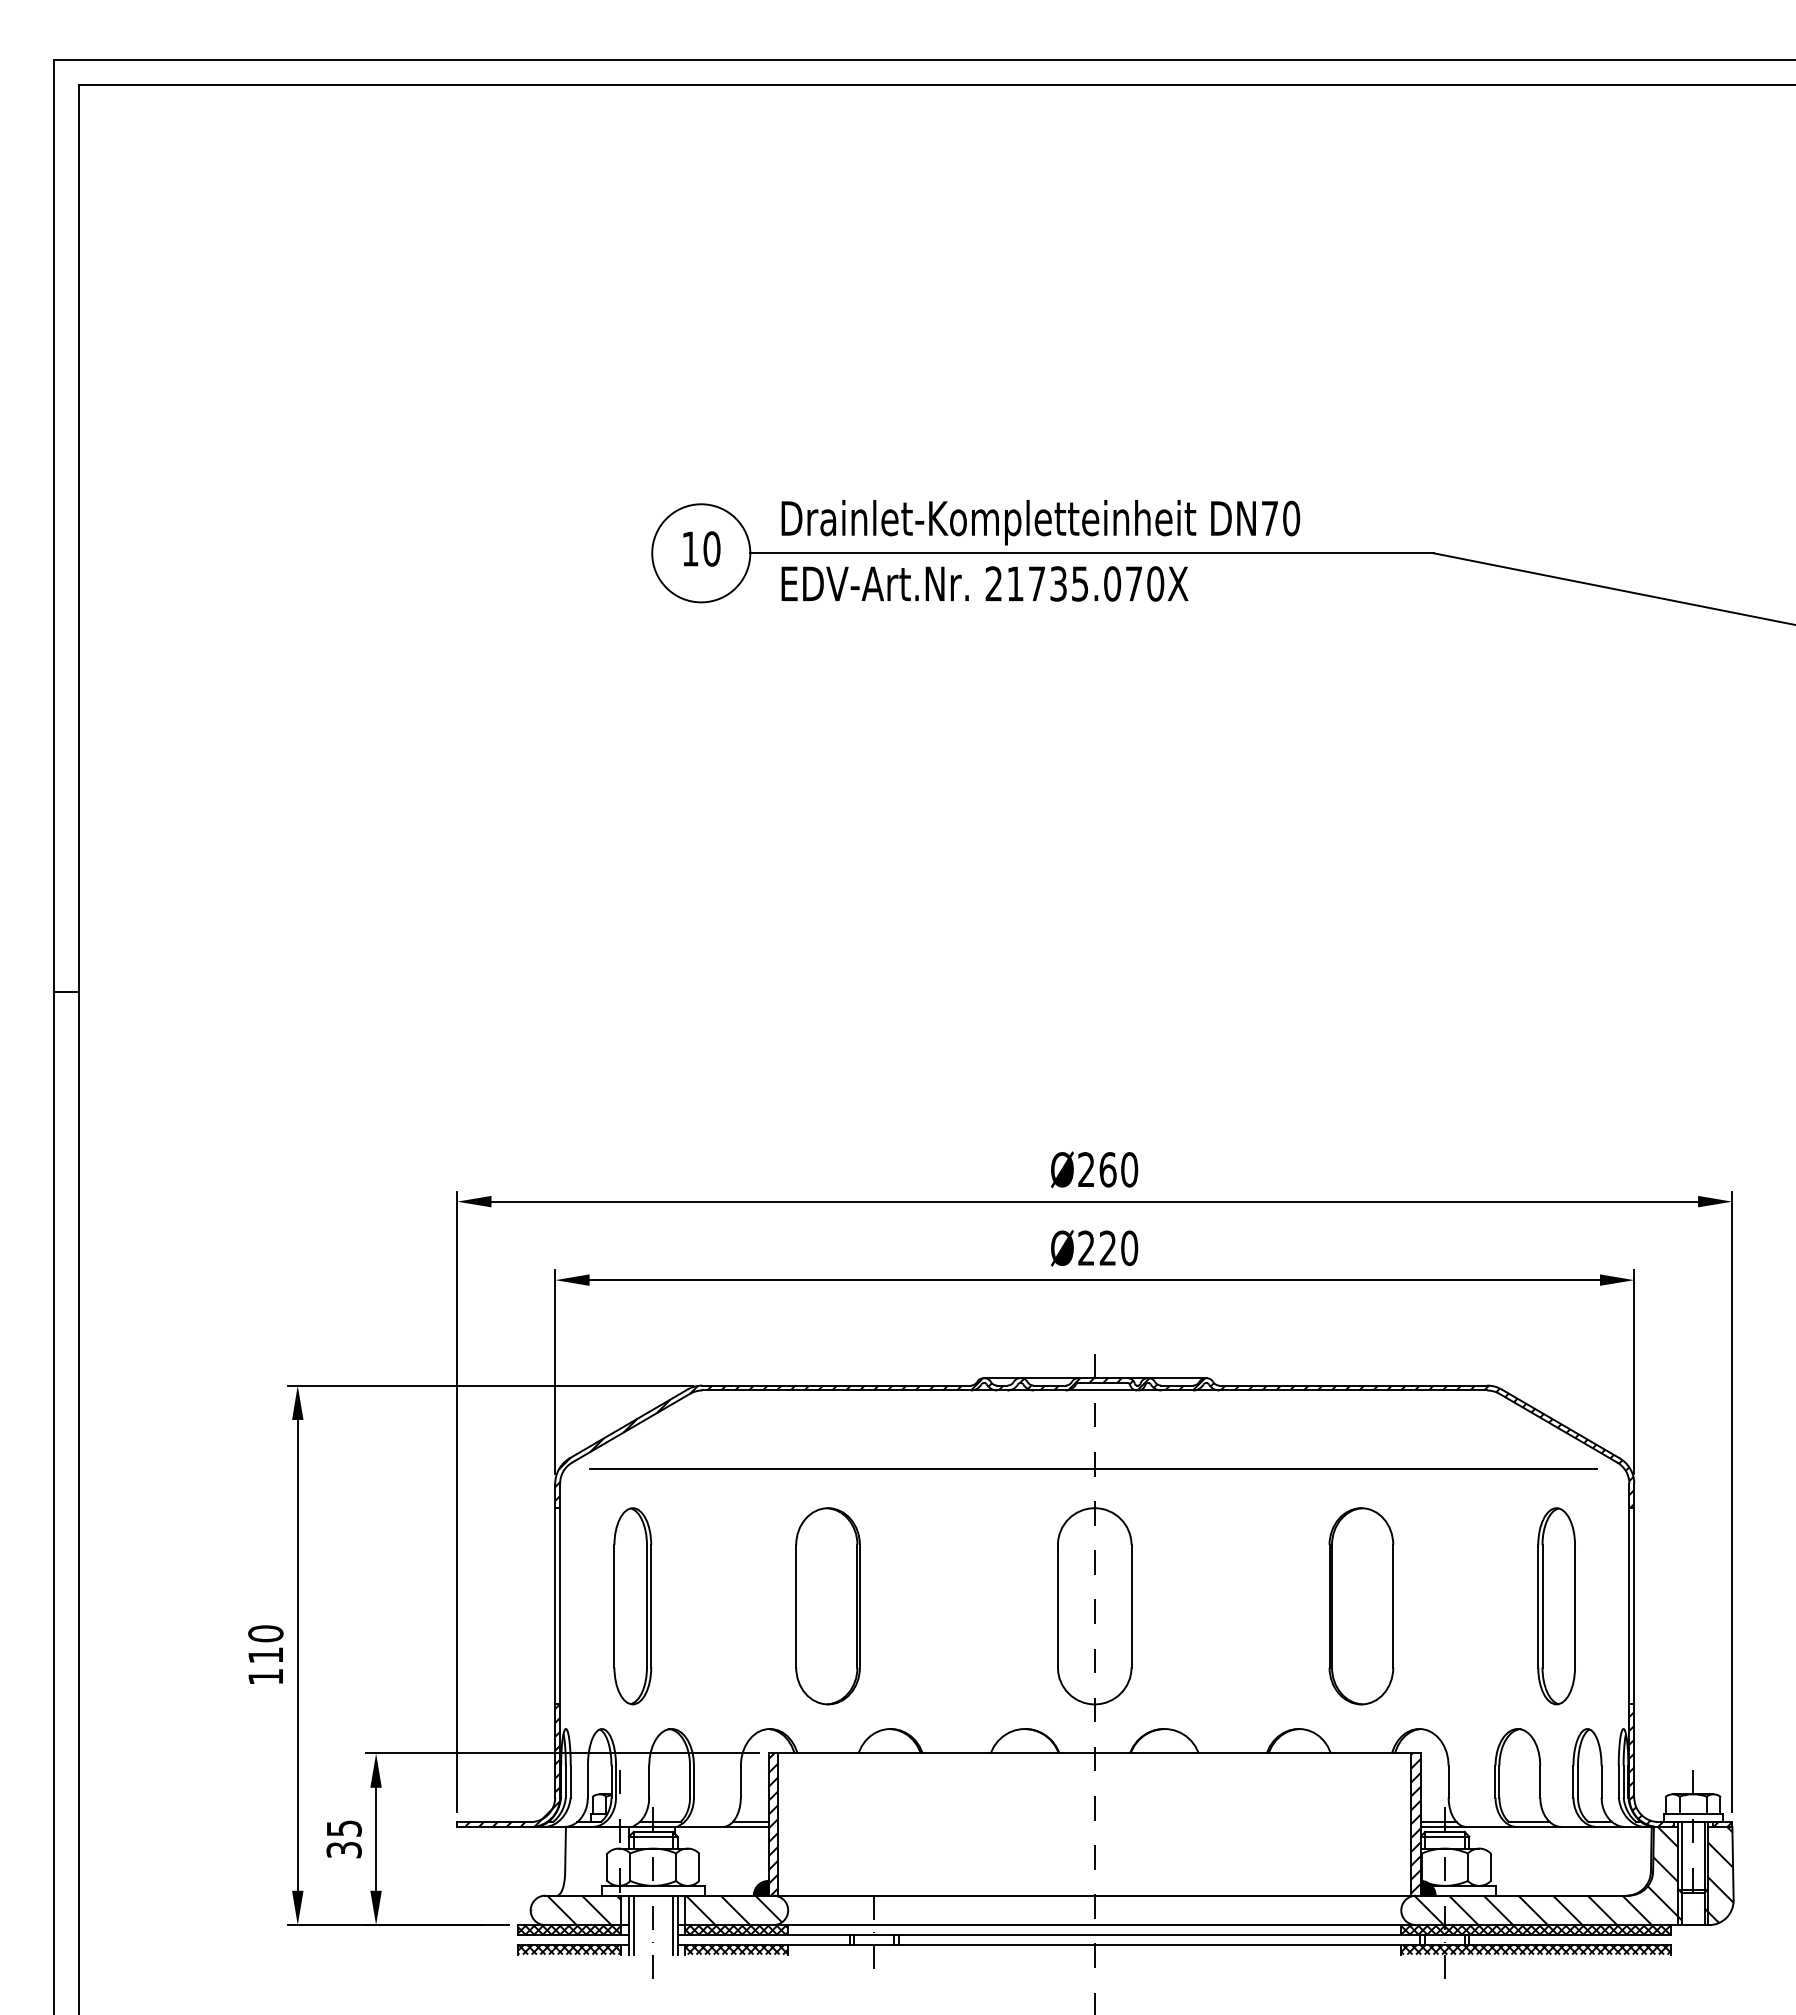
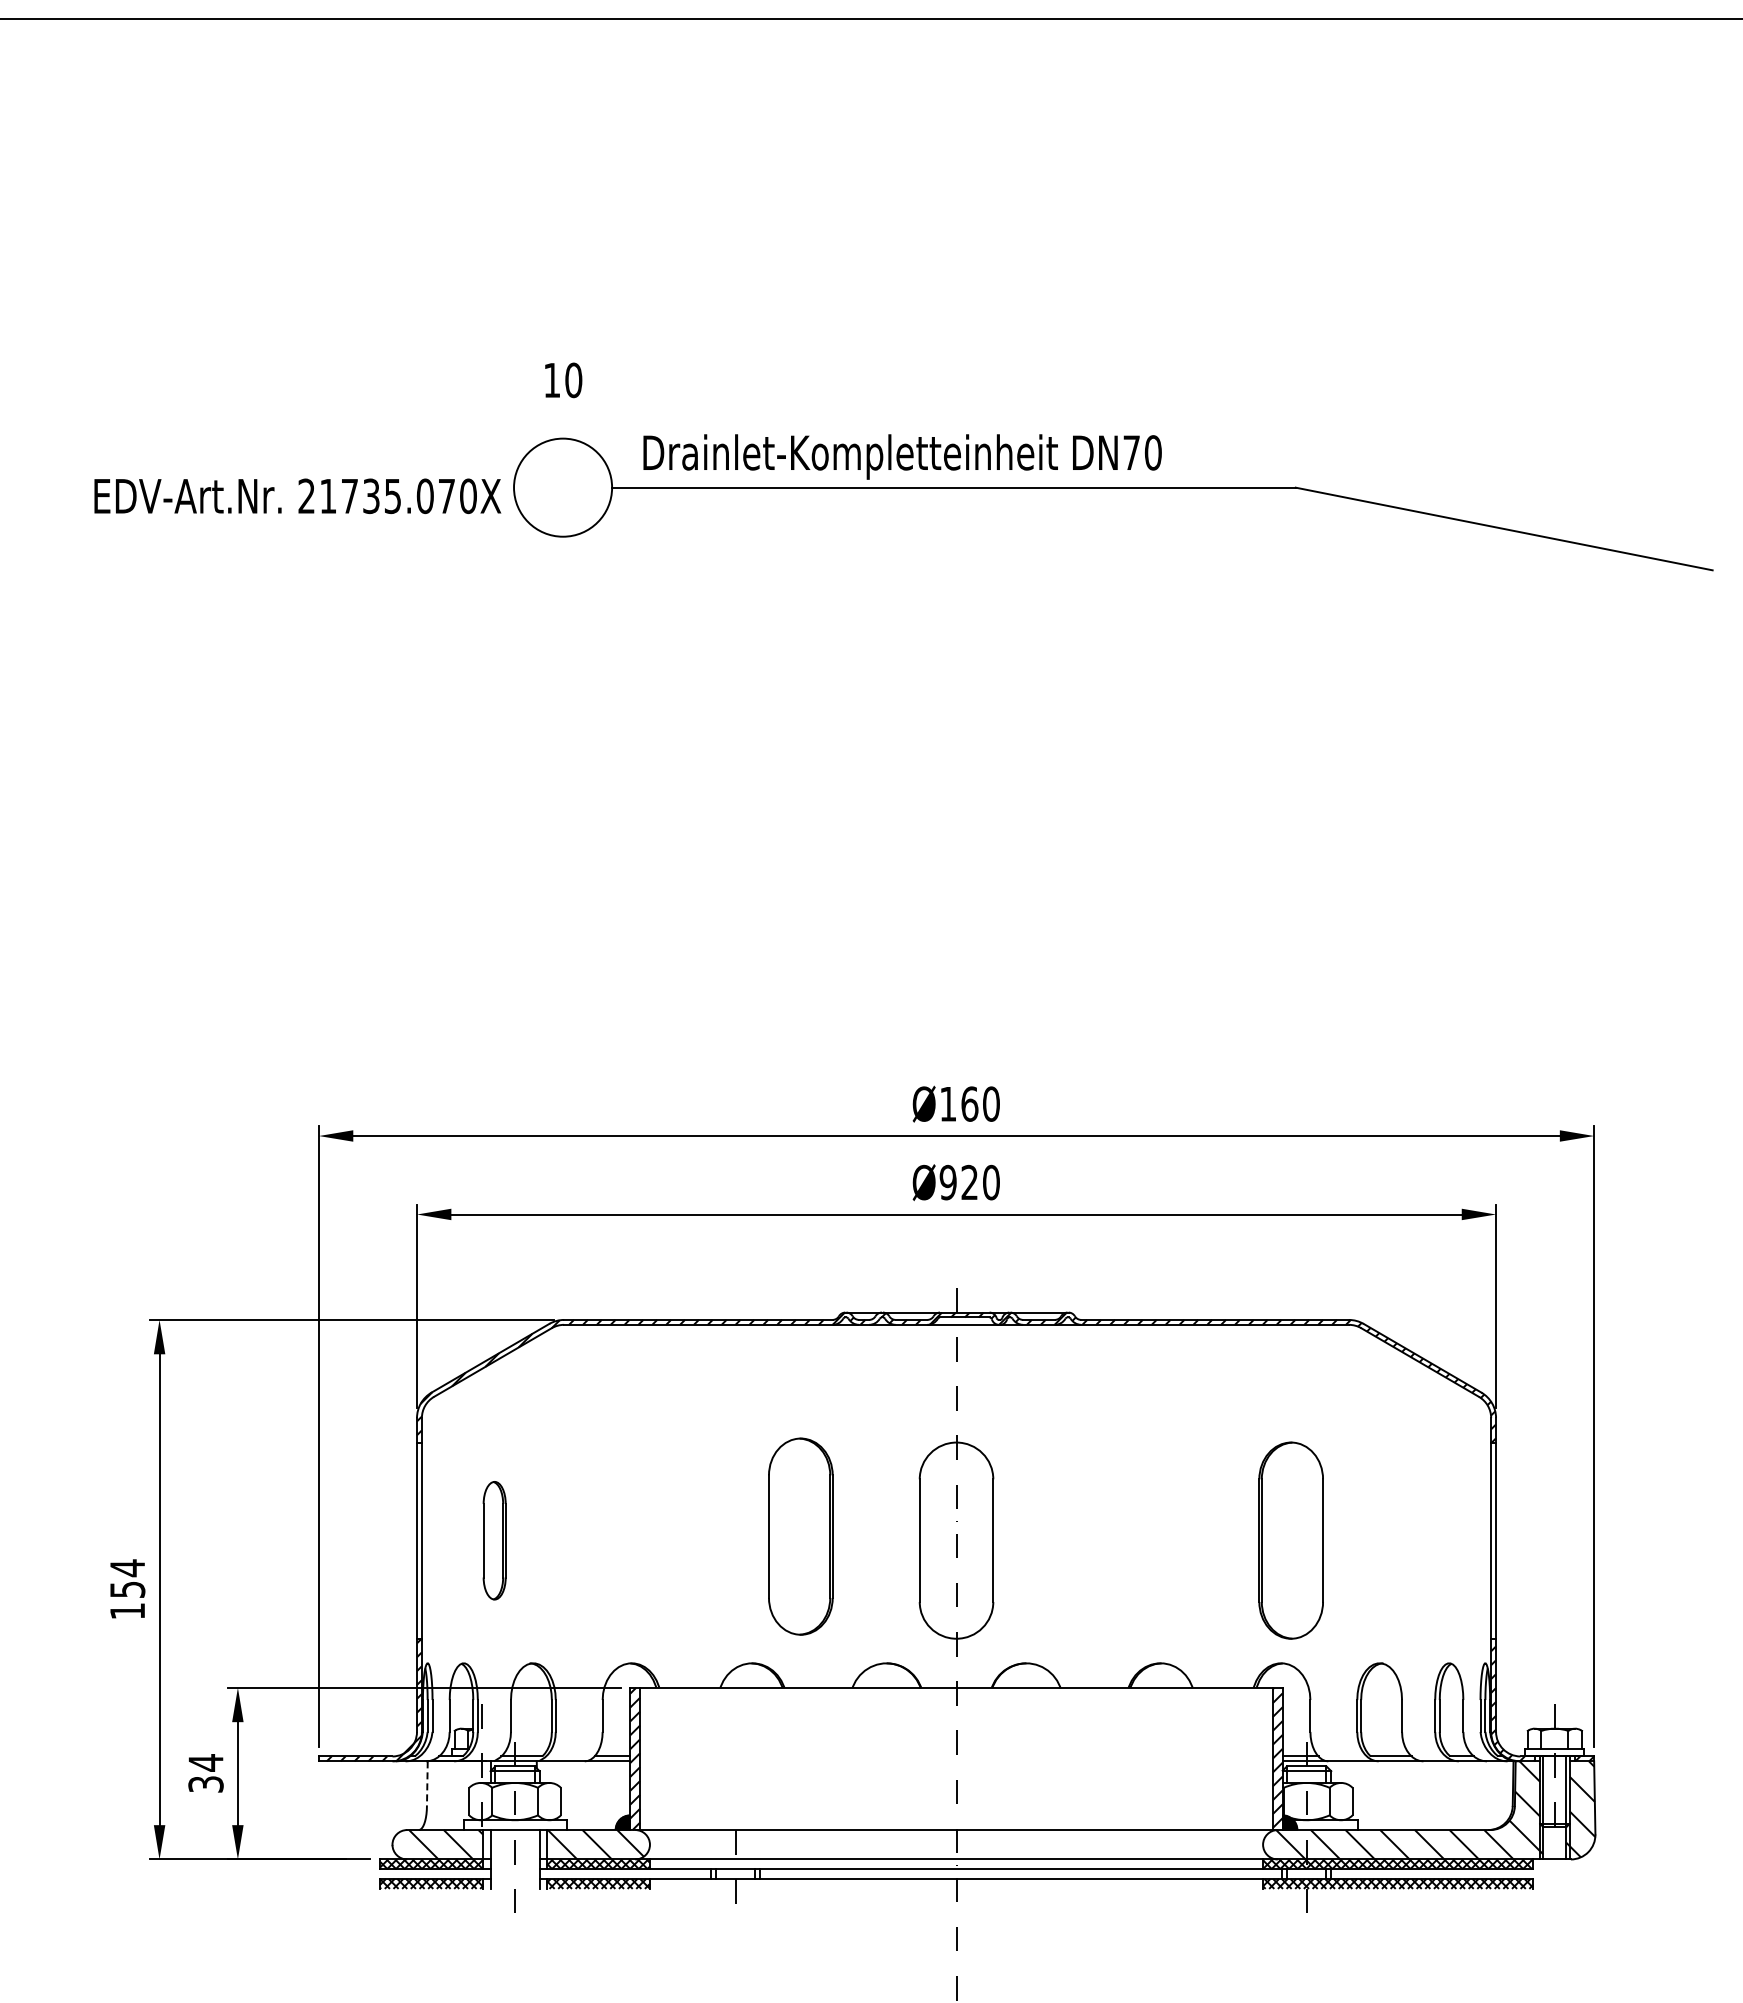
text: (701, 548) -> (563, 379), moved
text: (984, 583) -> (297, 495), moved
text: (1086, 1169) -> (948, 1103), Ø260 -> Ø160
text: (1086, 1247) -> (948, 1181), Ø220 -> Ø920
line: (1093, 1468) -> (955, 1402), removed
part: (632, 1606) -> (494, 1540), size x0.6
part: (827, 1606) -> (800, 1536), moved
part: (1361, 1606) -> (1291, 1540), moved
part: (1556, 1606) -> (1418, 1540), removed
text: (265, 1644) -> (127, 1578), 110 -> 154
text: (344, 1828) -> (206, 1762), 35 -> 34
line: (565, 1849) -> (427, 1783), solid -> dashed
line: (633, 1924) -> (495, 1858), removed
line: (672, 1924) -> (534, 1858), removed

